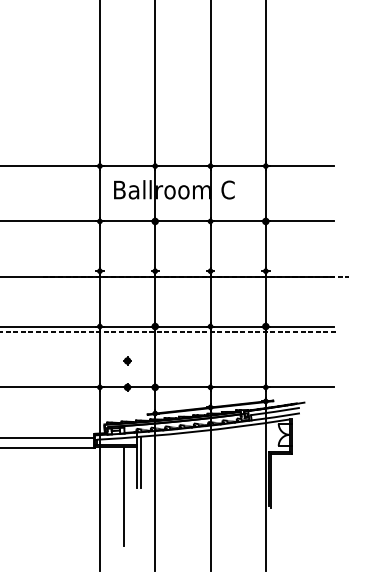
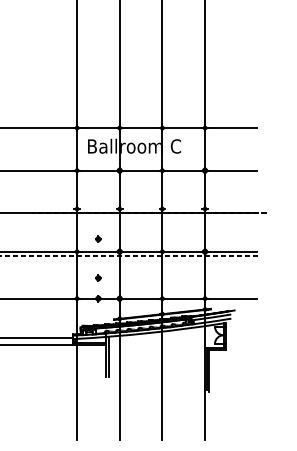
part: (127, 309) -> (98, 238), added
line: (123, 496) -> (95, 382), removed

